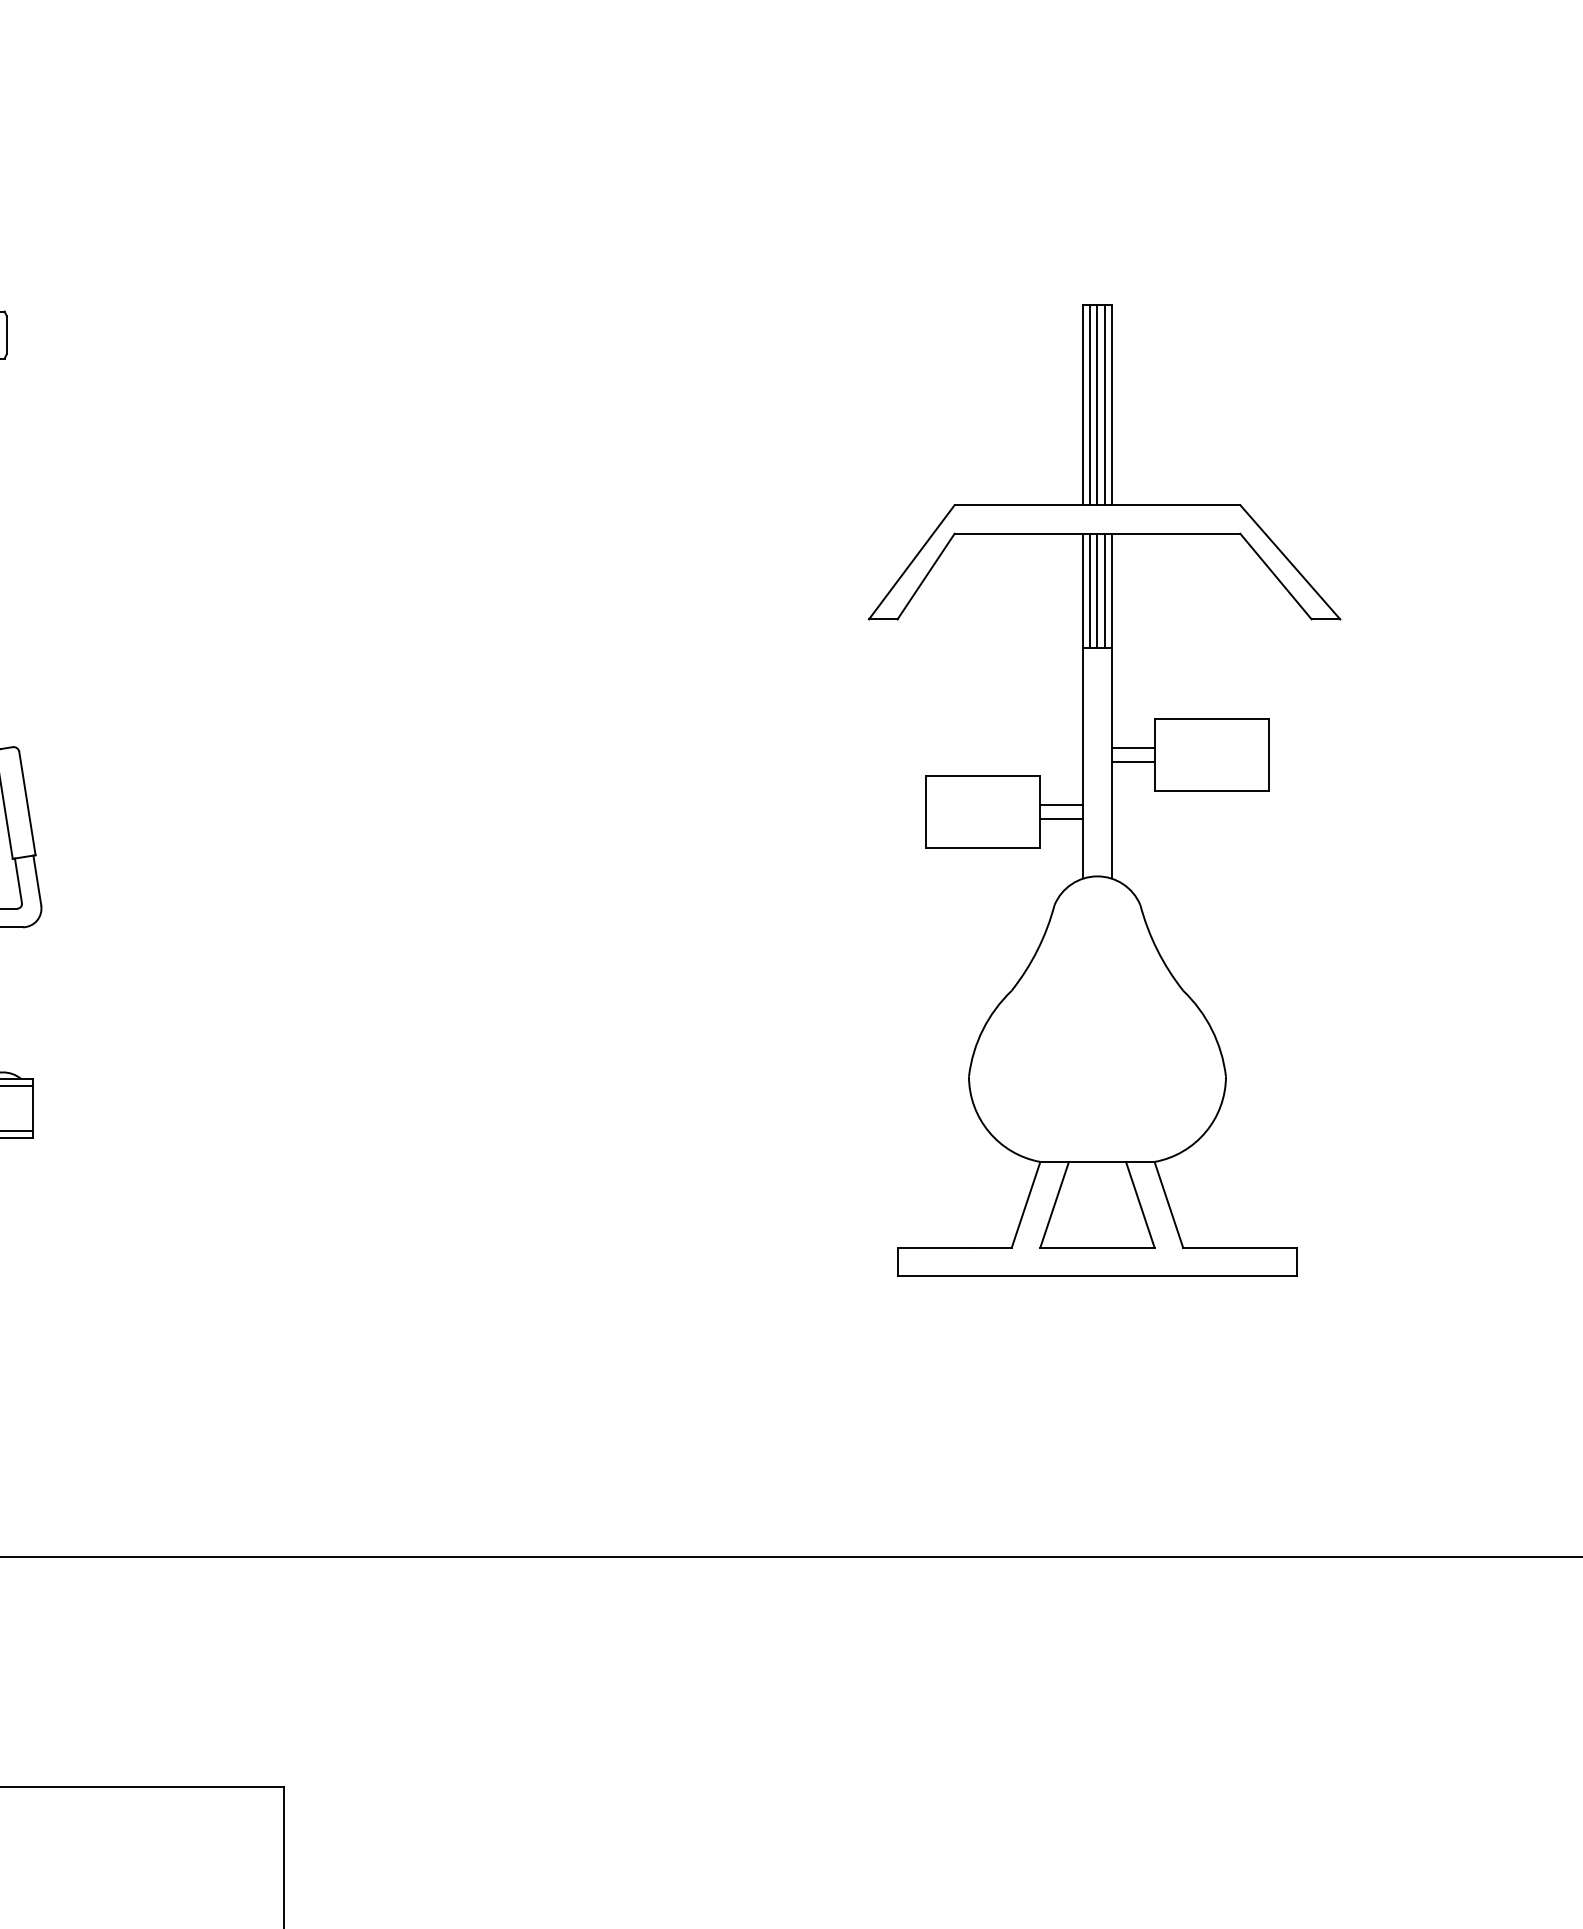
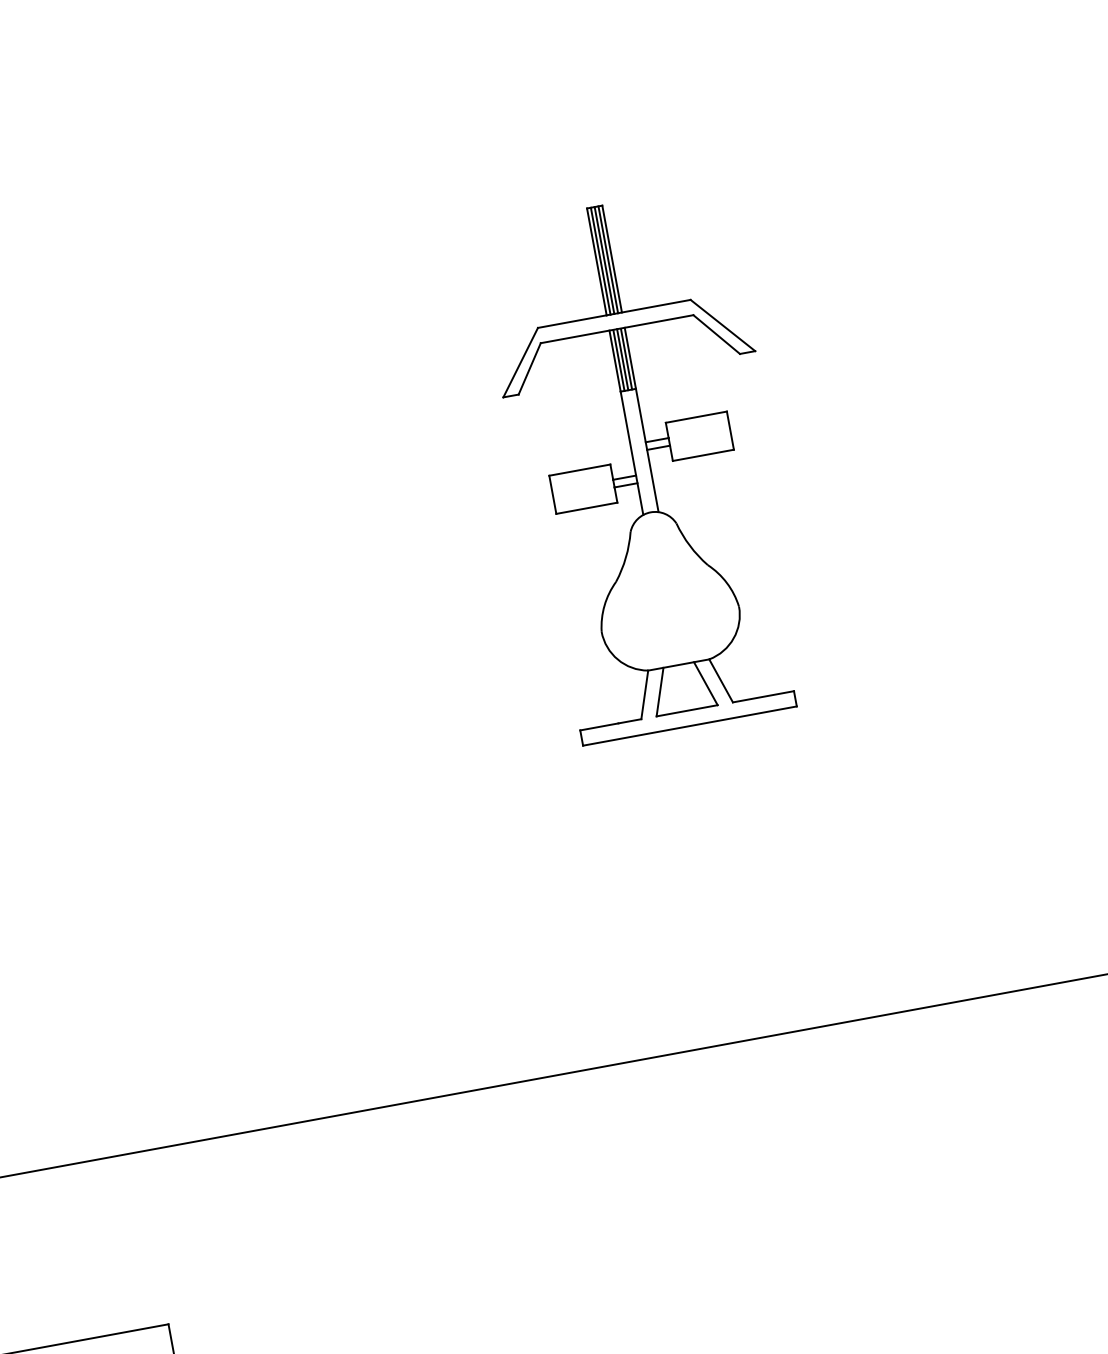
part: (1104, 790) -> (645, 465), size x0.71

